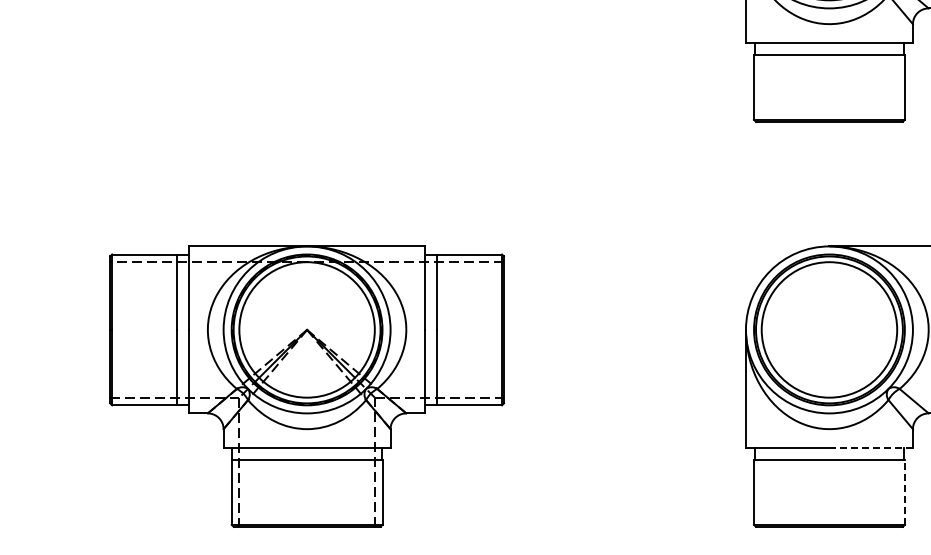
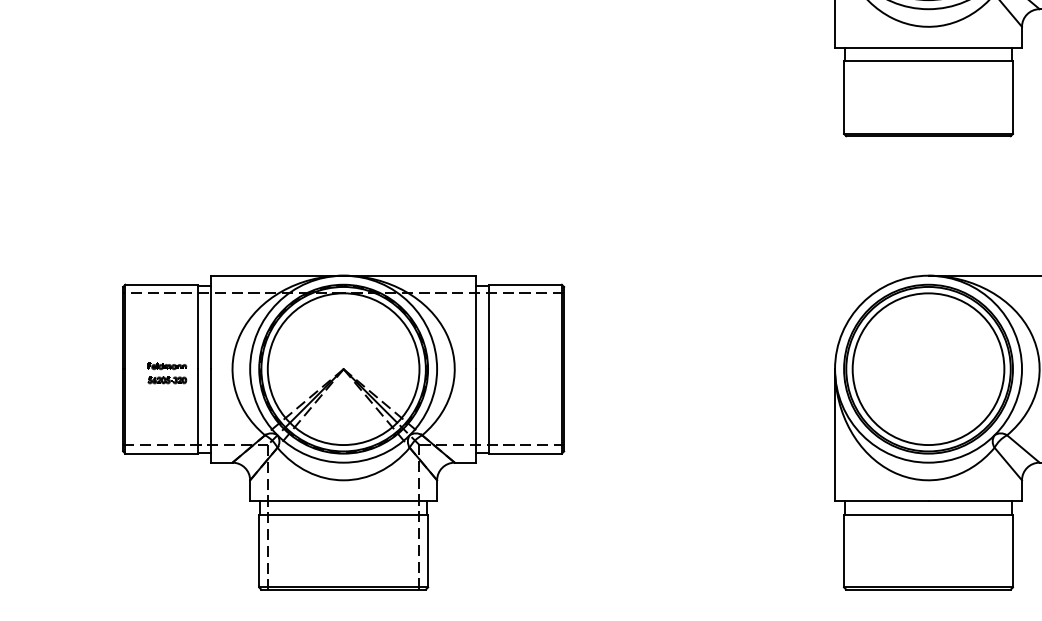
part: (149, 333) -> (167, 373), added
line: (871, 448) -> (975, 501), dashed -> solid
line: (904, 491) -> (1012, 550), dashed -> solid

